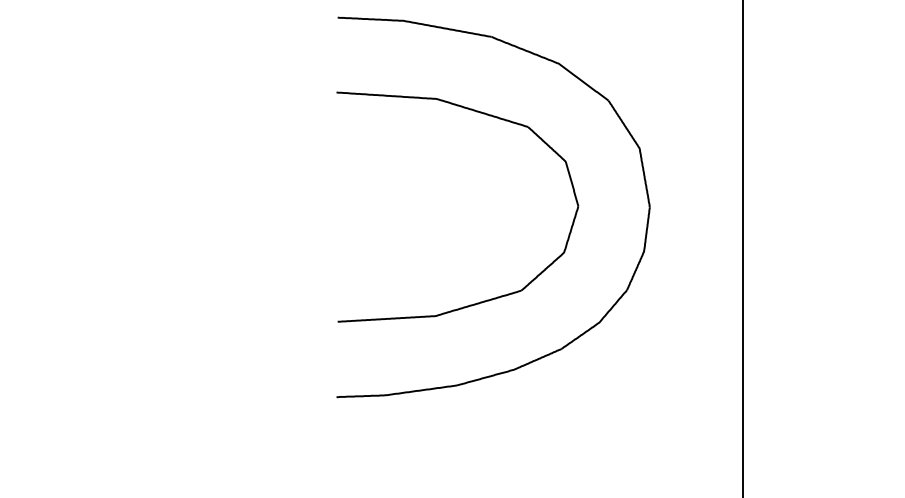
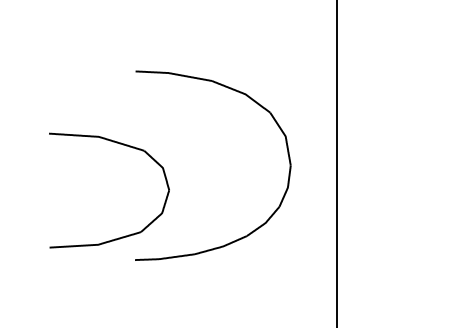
part: (478, 114) -> (119, 144), moved

